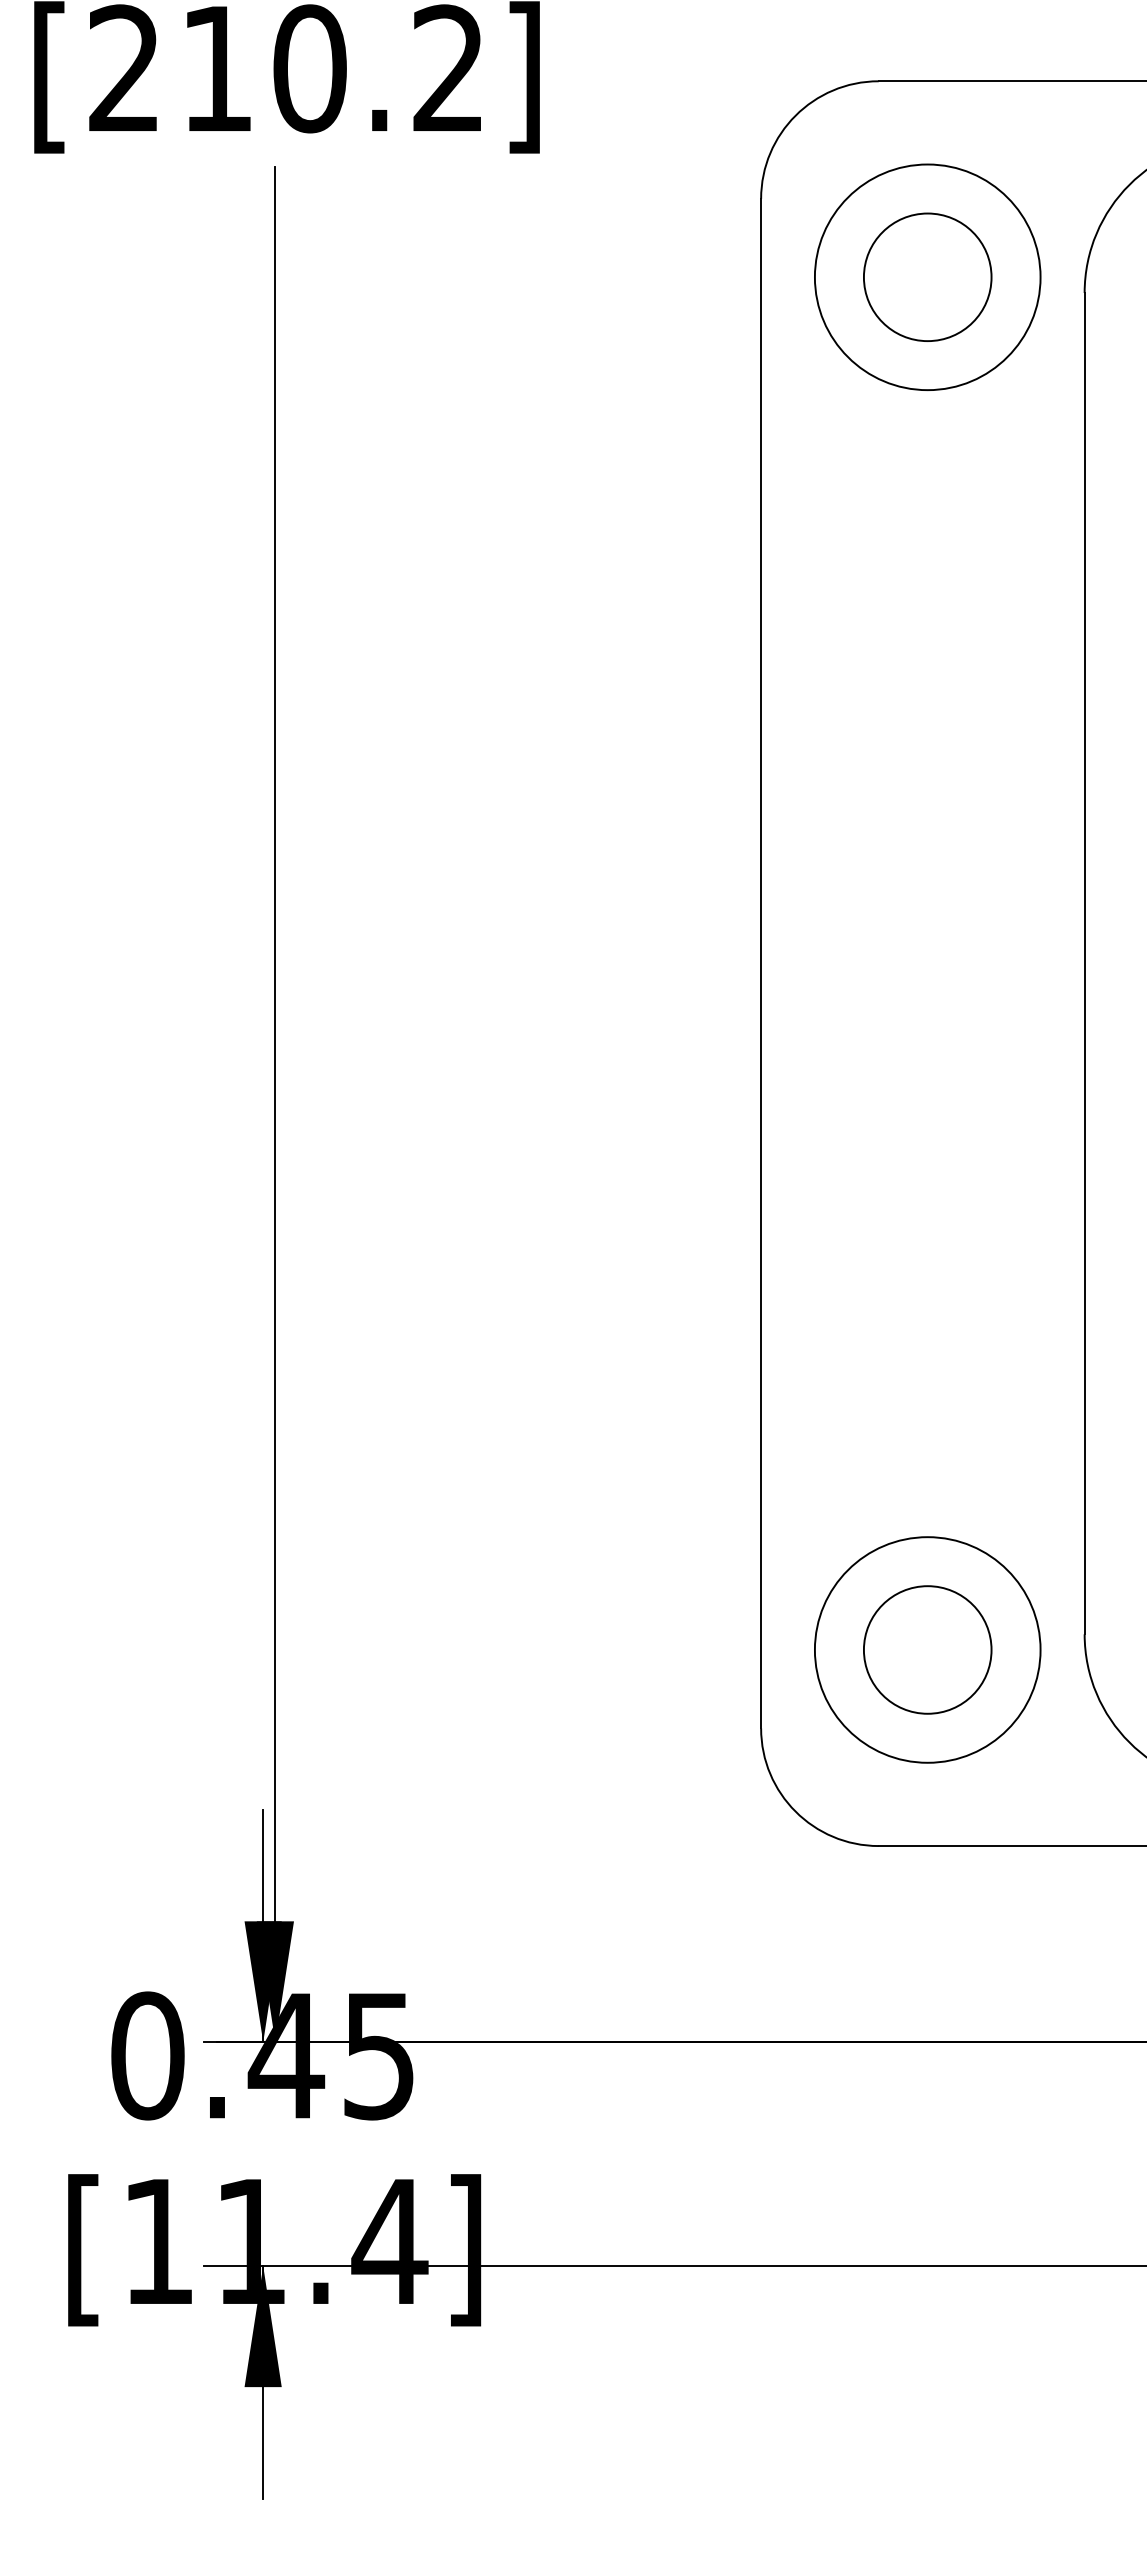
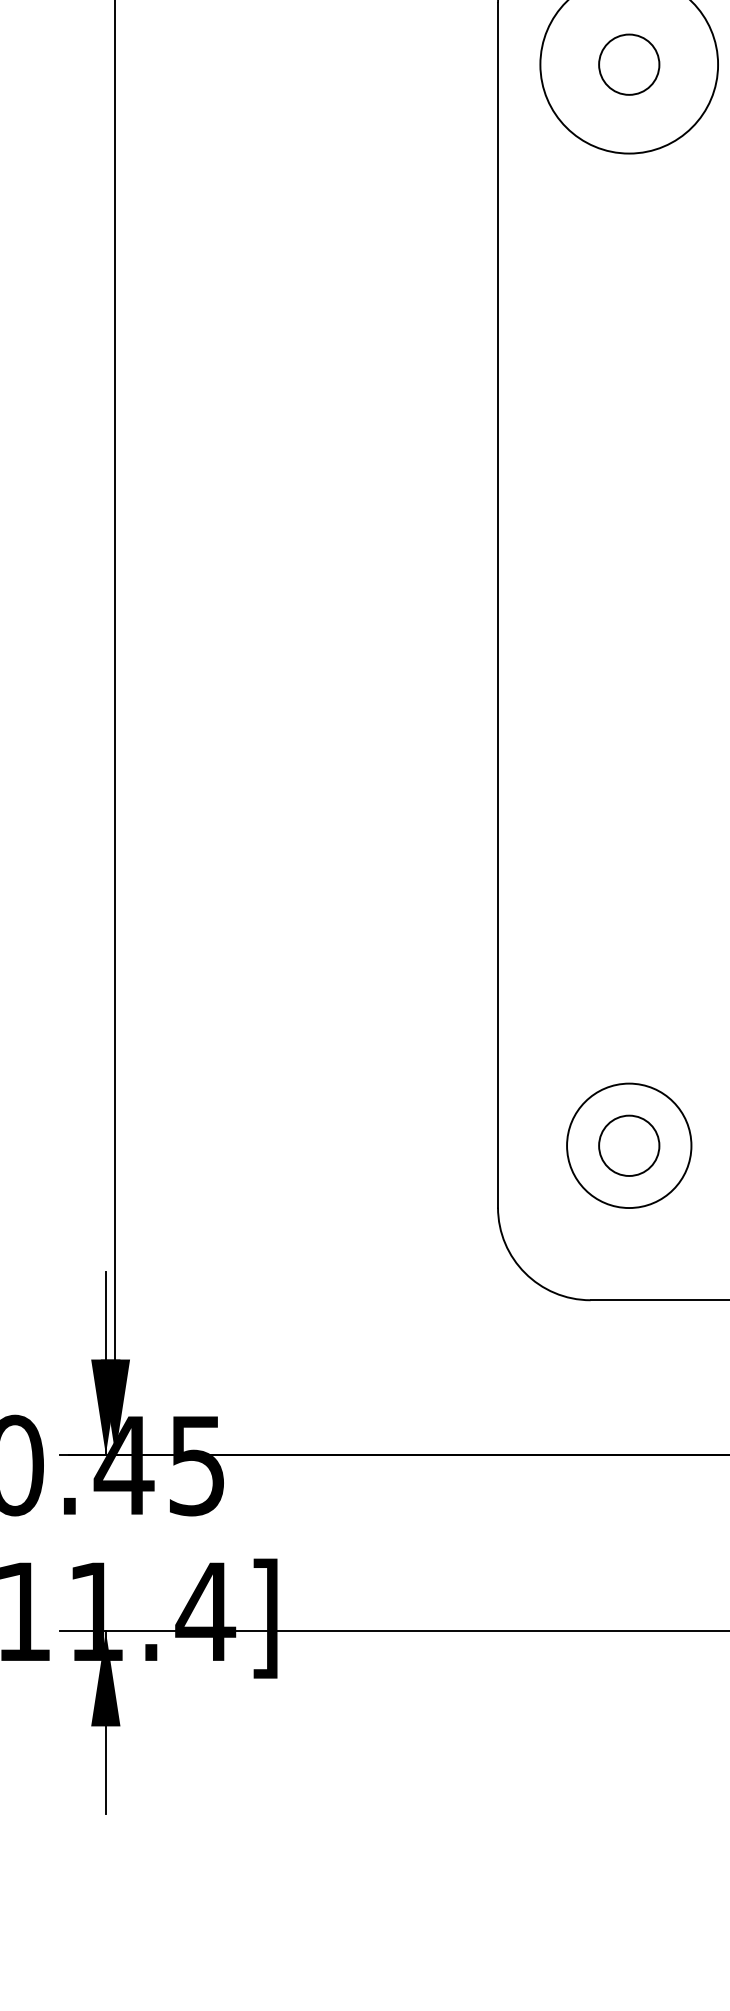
circle: (927, 277) -> (629, 64), size x0.6
circle: (927, 1649) -> (629, 1145), size x0.6
circle: (927, 1649) -> (629, 1145), size x0.7

